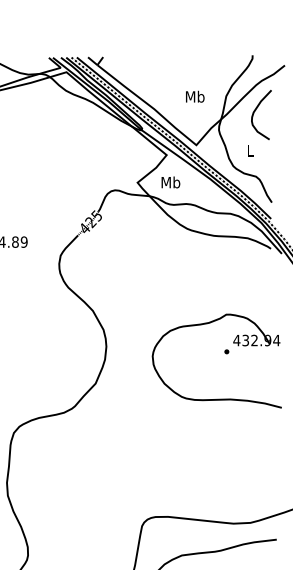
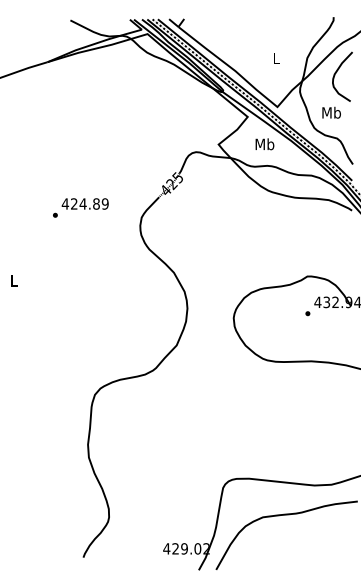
text: (195, 96) -> (276, 58), Mb -> L
text: (250, 150) -> (331, 112), L -> Mb
text: (170, 182) -> (264, 144), moved

